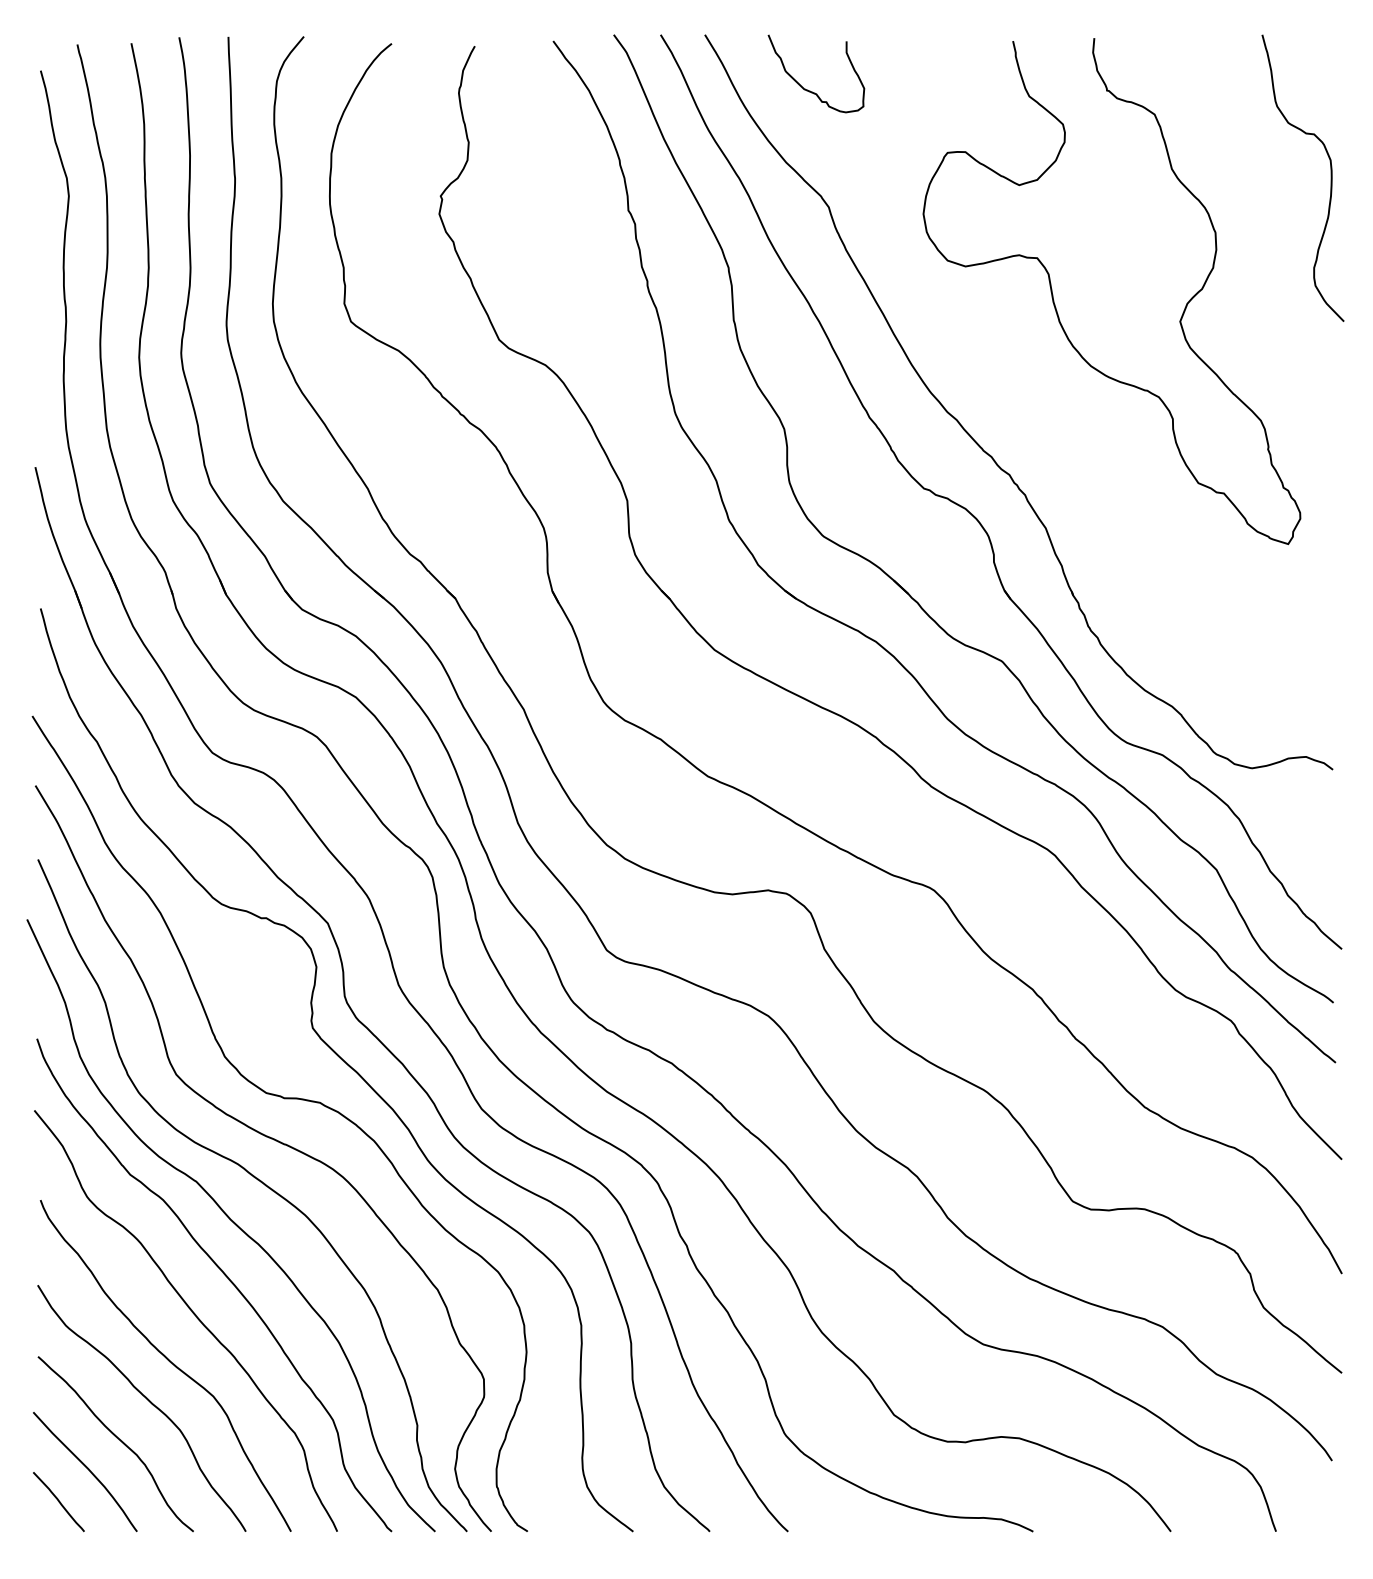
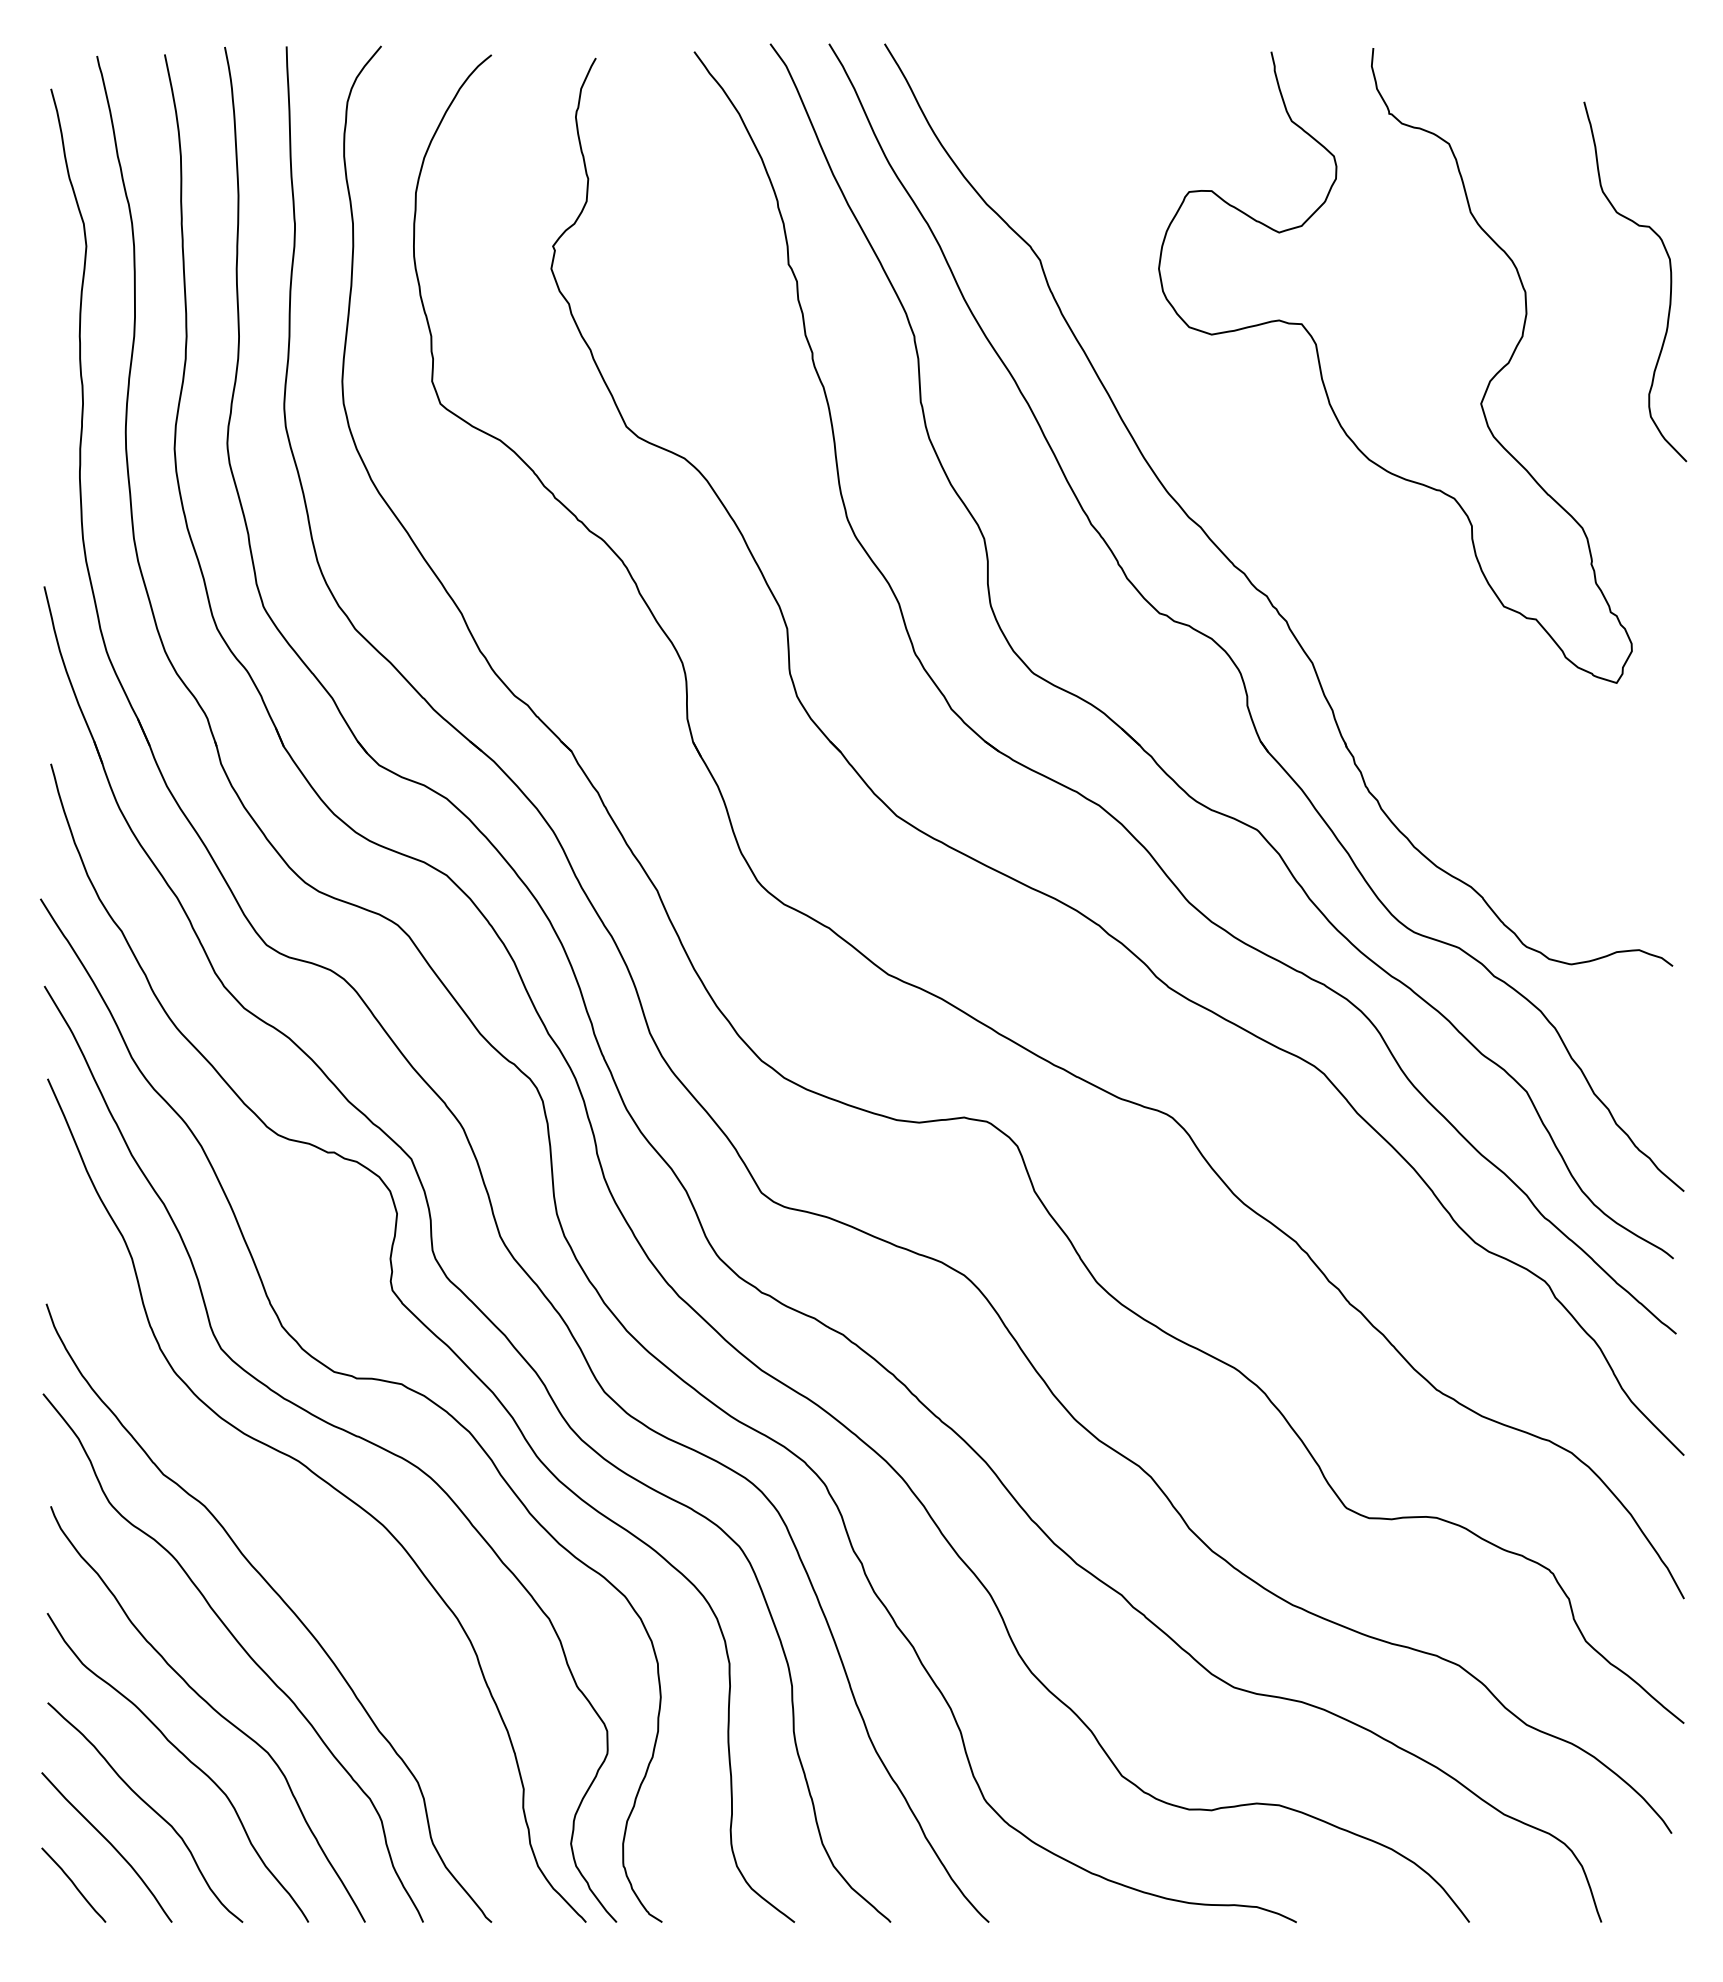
curve: (807, 89) -> (1013, 112), removed
curve: (1331, 177) -> (1670, 281), moved
curve: (232, 1222) -> (291, 1534), removed

